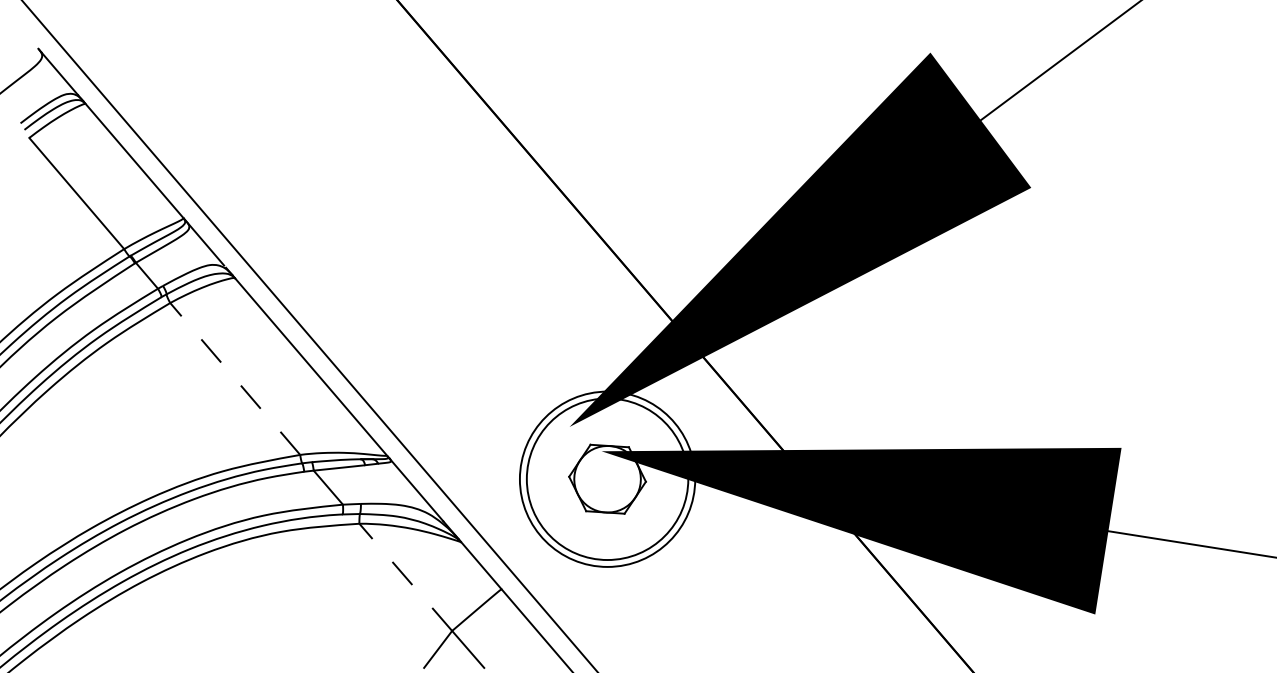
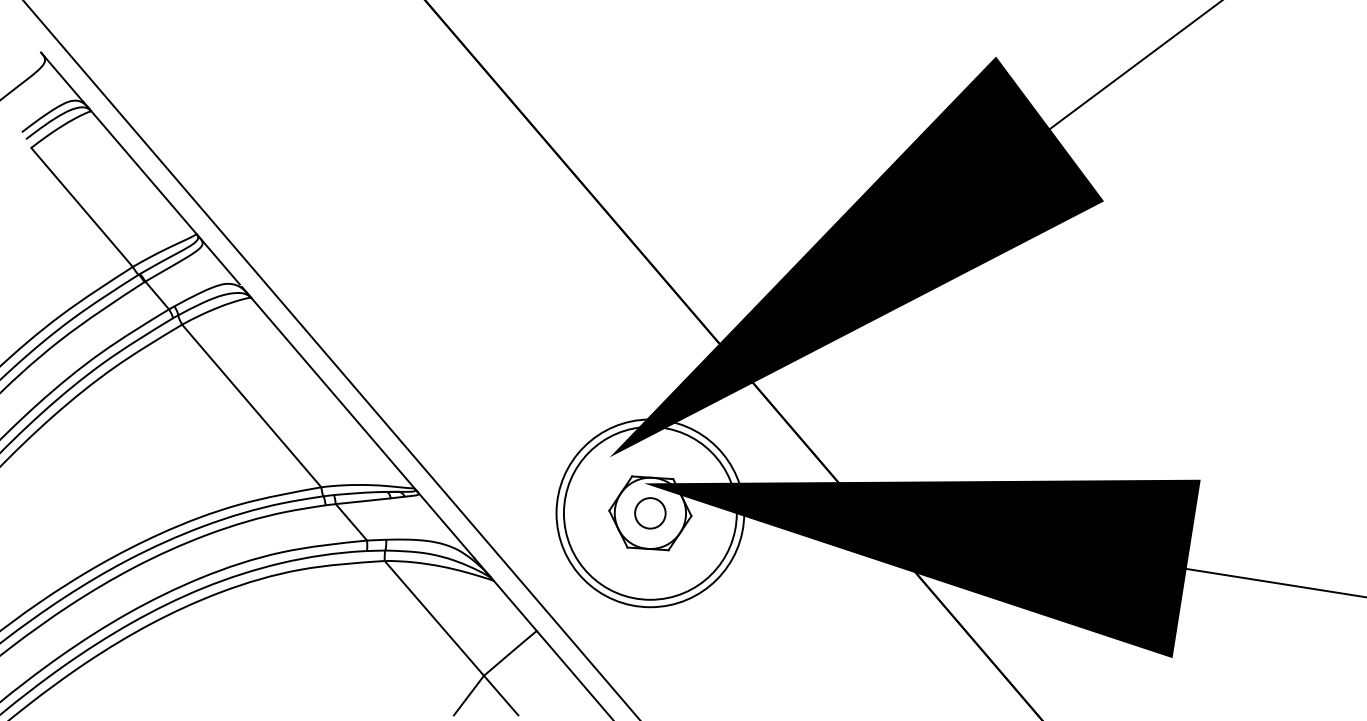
line: (235, 378) -> (251, 405), dashed -> solid
circle: (607, 479) -> (650, 513), added
line: (405, 577) -> (434, 618), dashed -> solid

